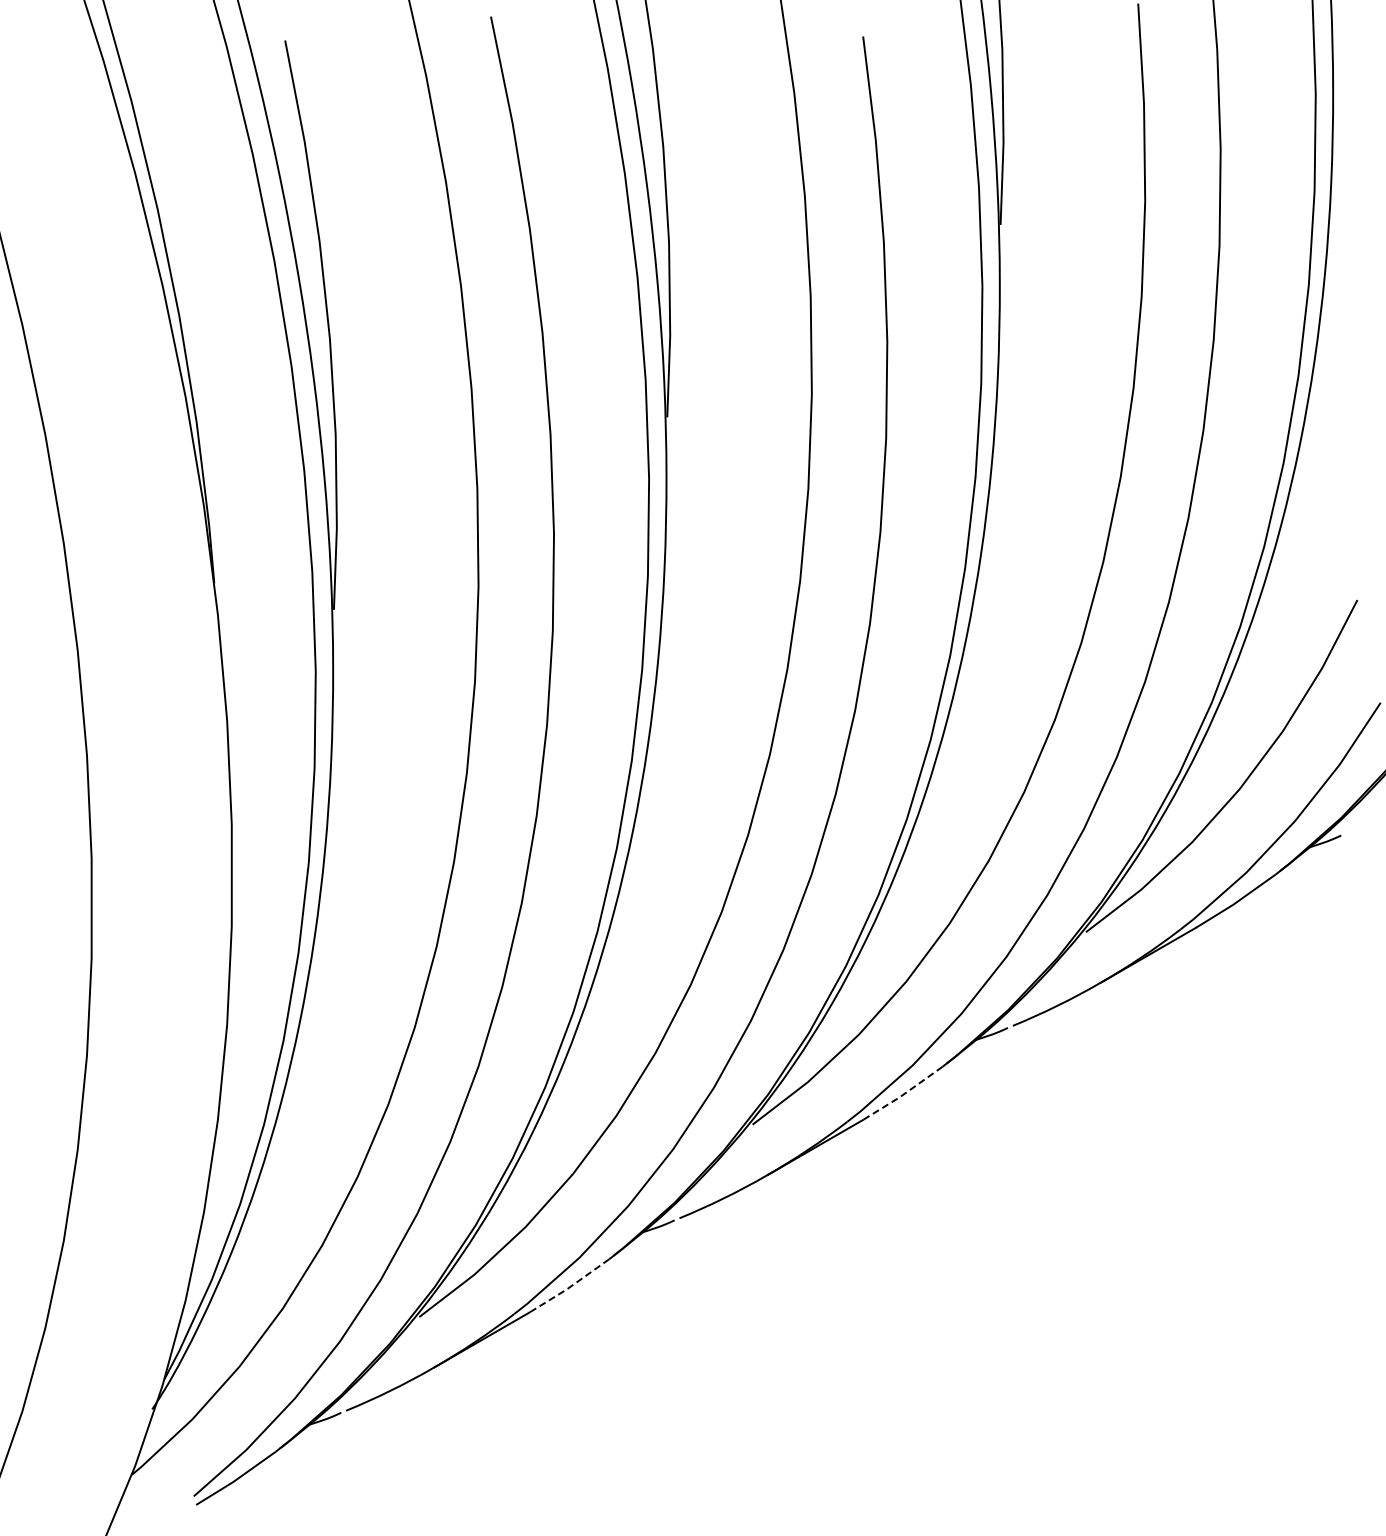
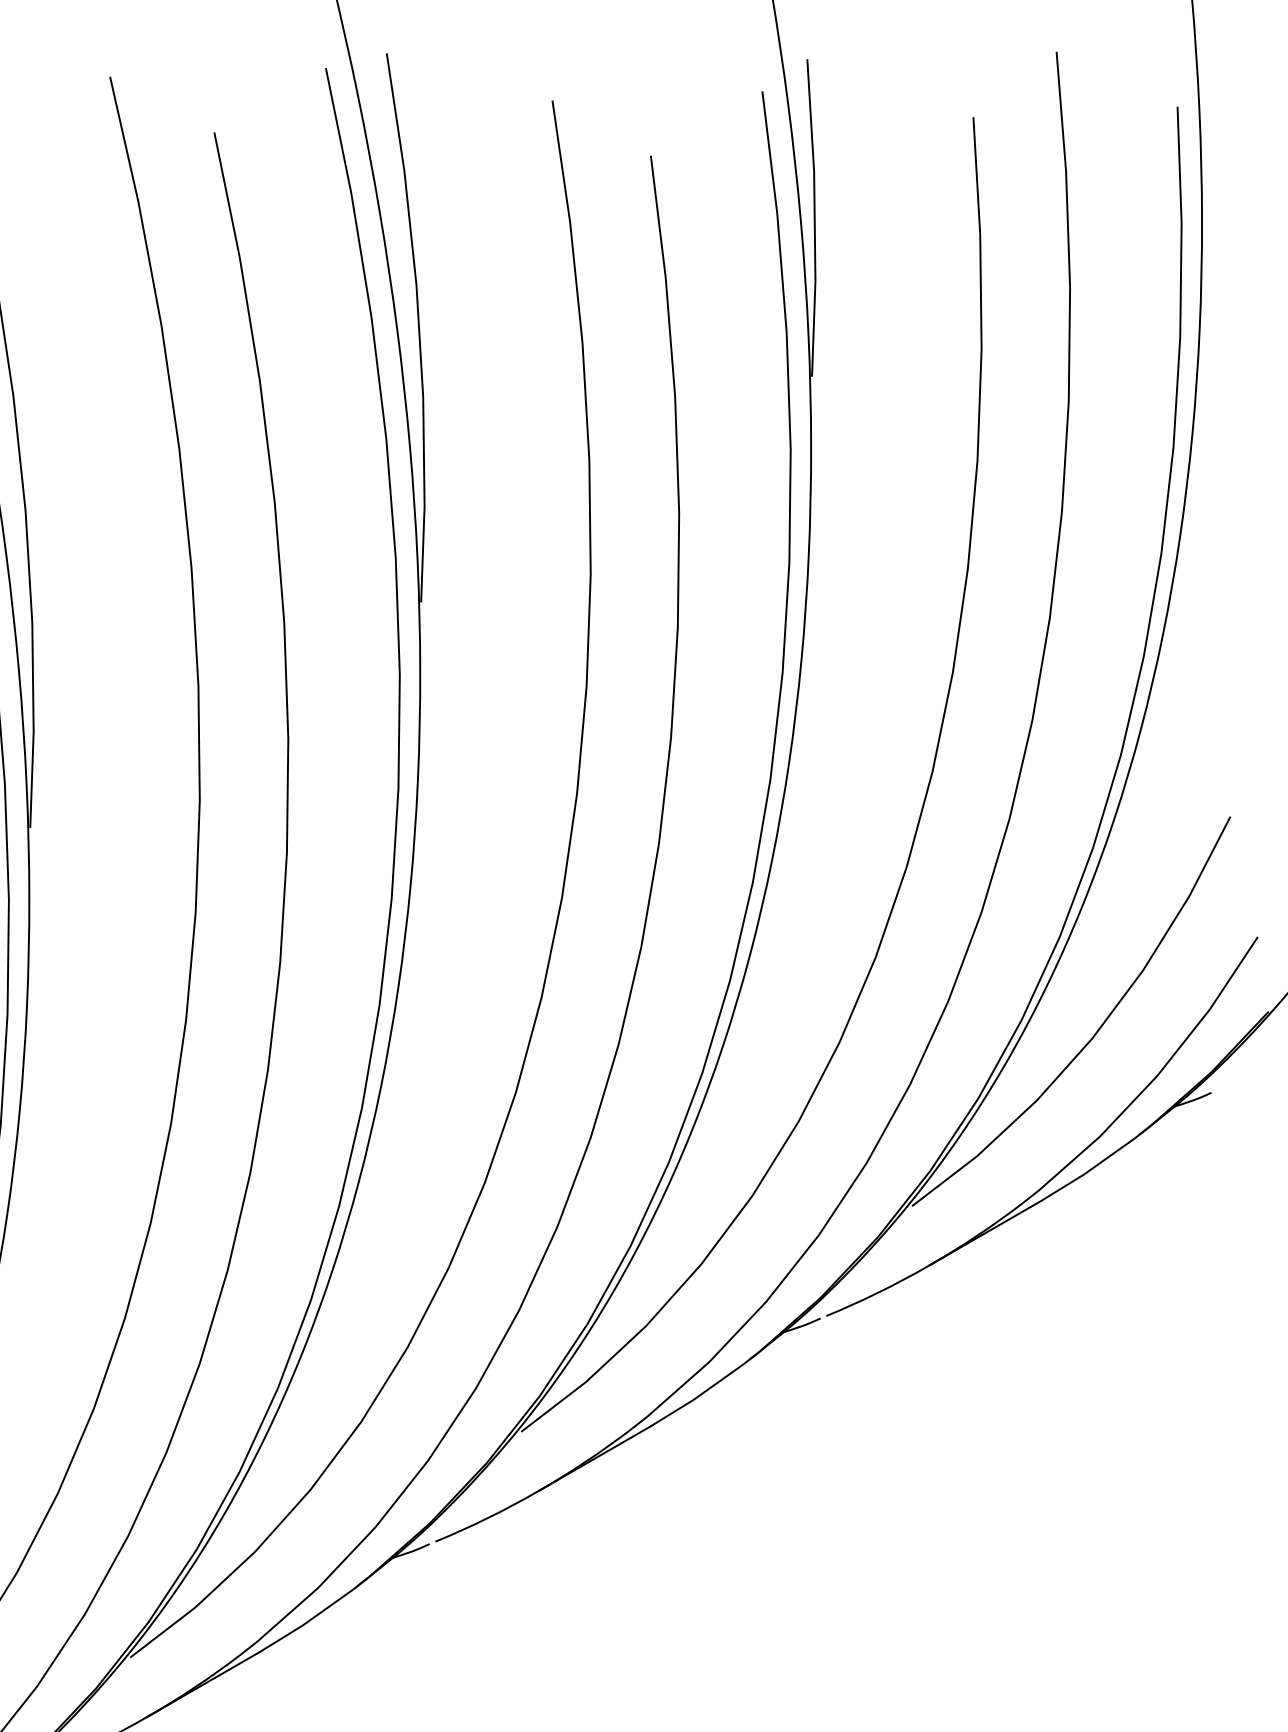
line: (902, 1095) -> (696, 1397), dashed -> solid
line: (569, 1287) -> (306, 1622), dashed -> solid

